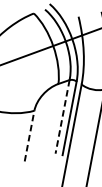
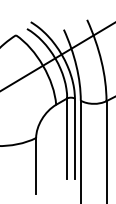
line: (62, 117) -> (67, 139), dashed -> solid
line: (29, 135) -> (36, 165), dashed -> solid

